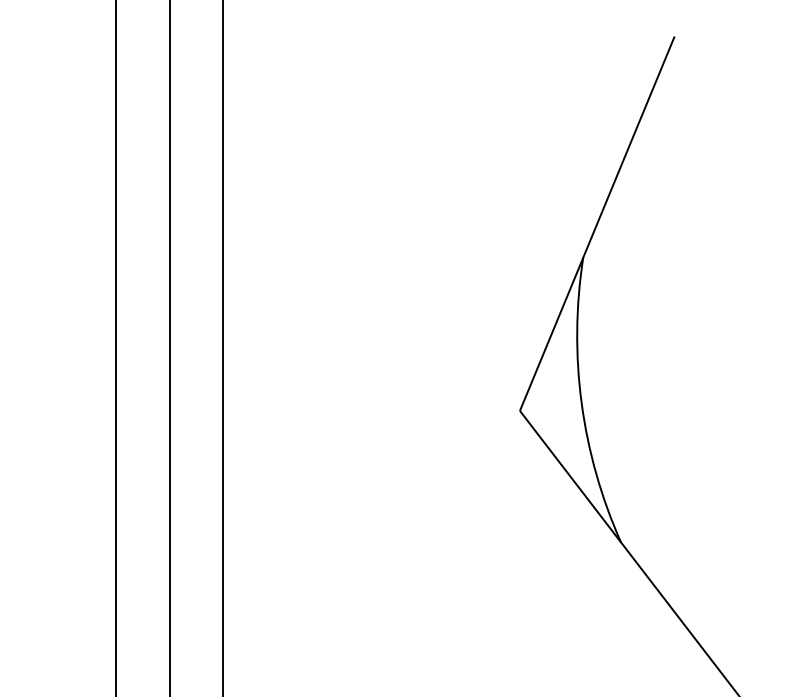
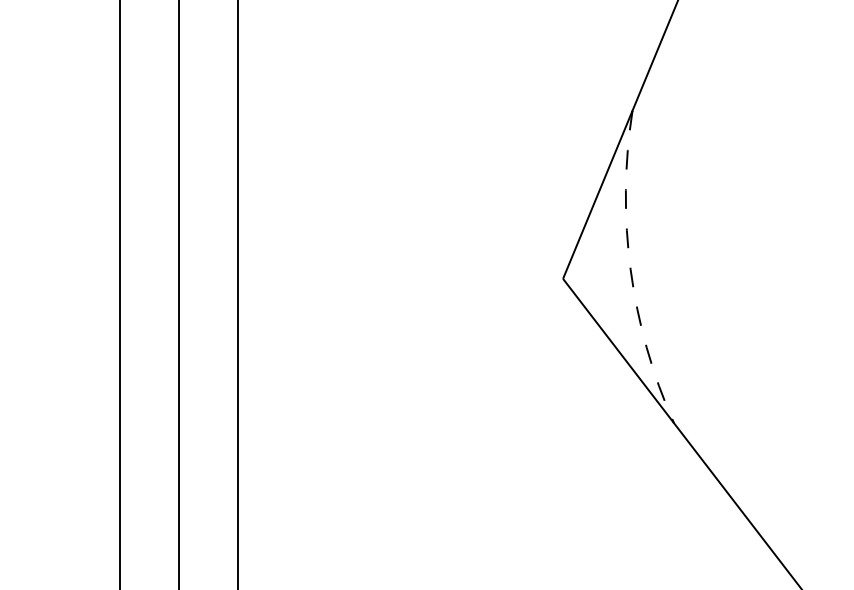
arc: (581, 402) -> (630, 269), solid -> dashed

